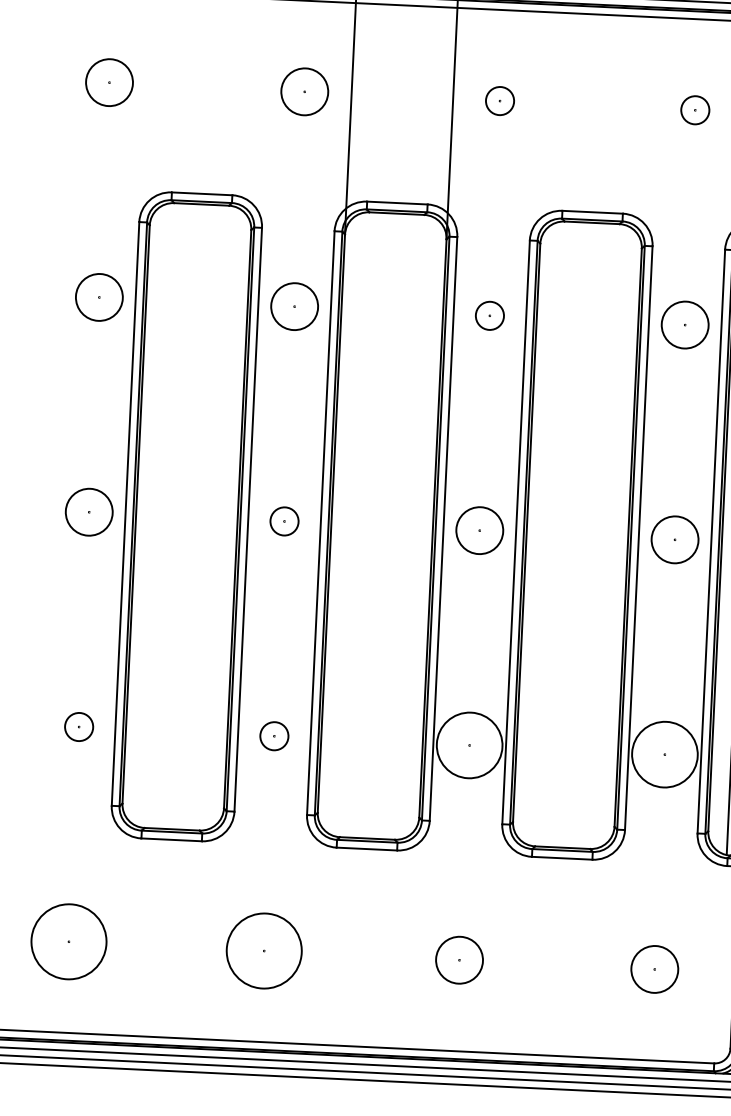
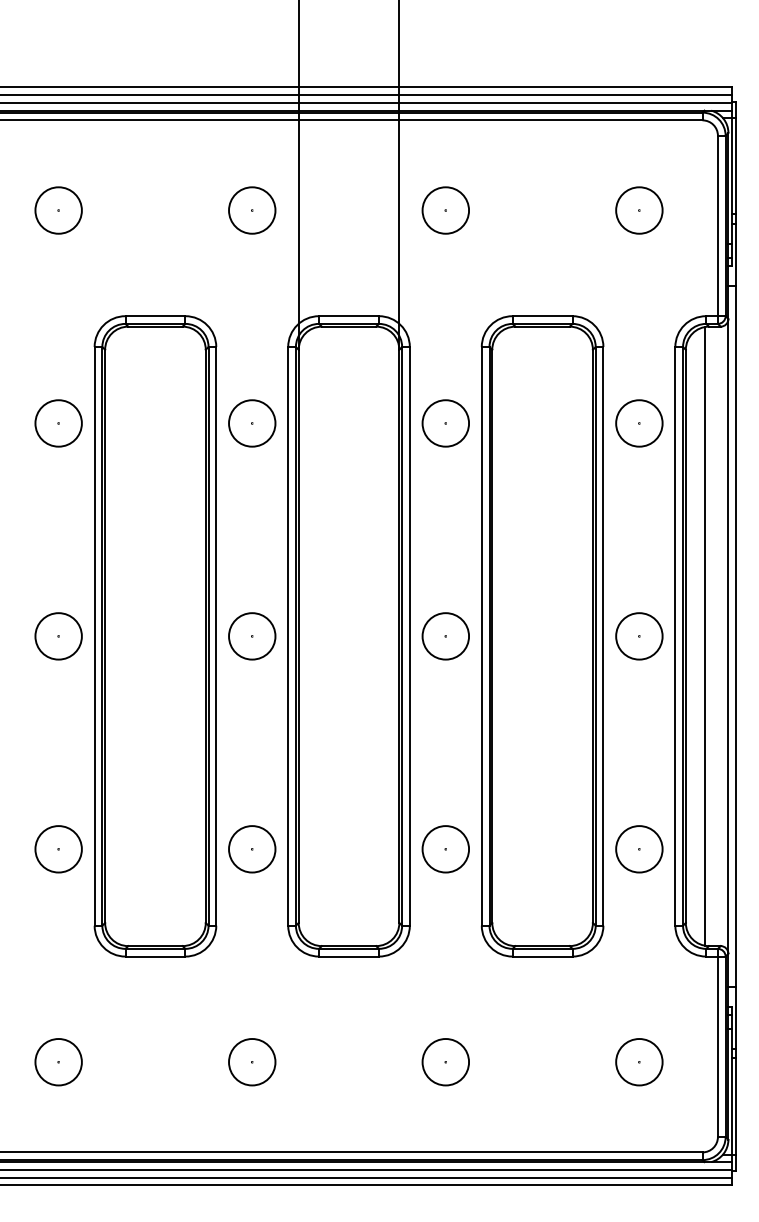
circle: (499, 101) -> (445, 210), size x1.67
circle: (695, 110) -> (639, 210), size x1.67
circle: (489, 315) -> (445, 423), size x1.67
circle: (284, 521) -> (252, 636), size x1.67
circle: (78, 727) -> (58, 849), size x1.67
circle: (274, 736) -> (252, 849), size x1.67
circle: (469, 745) -> (445, 849), size x0.71
circle: (665, 754) -> (639, 849), size x0.71
circle: (68, 942) -> (58, 1062), size x0.62
circle: (264, 951) -> (252, 1062), size x0.62

